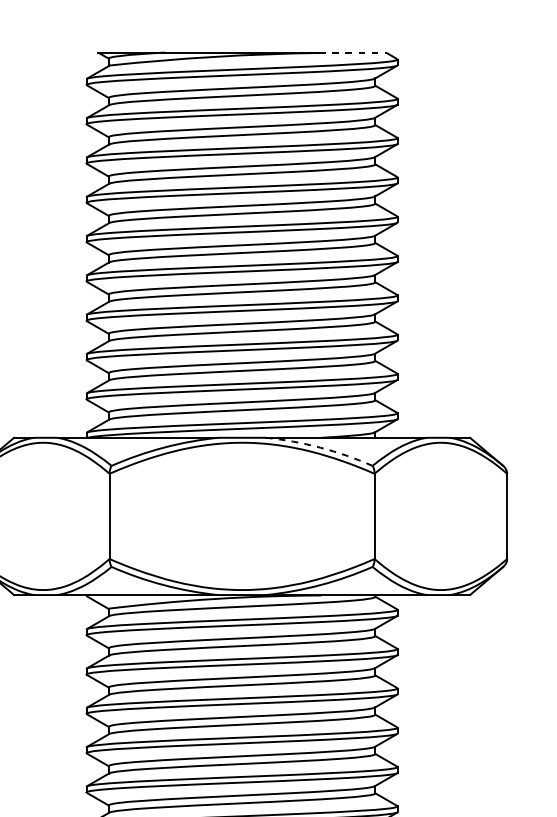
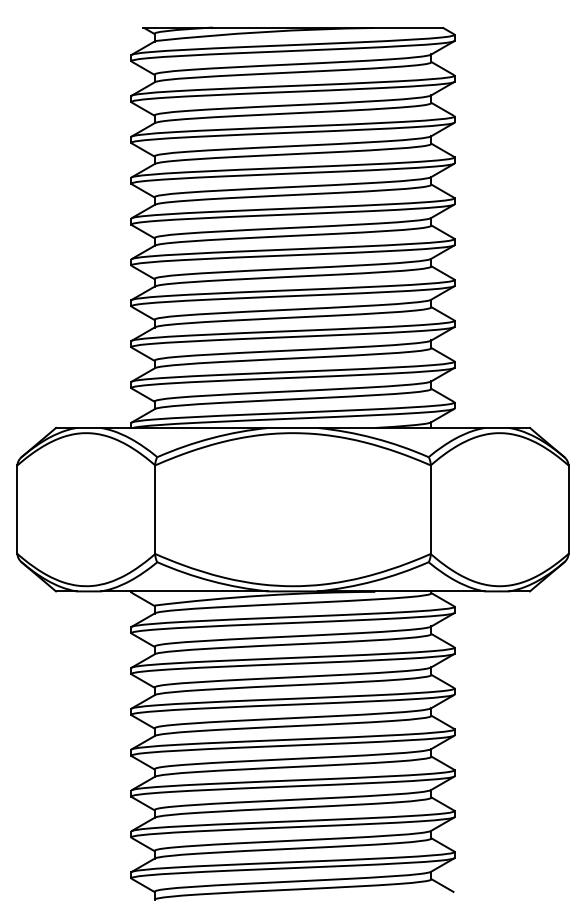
line: (352, 52) -> (407, 27), dashed -> solid
arc: (320, 447) -> (374, 438), dashed -> solid

